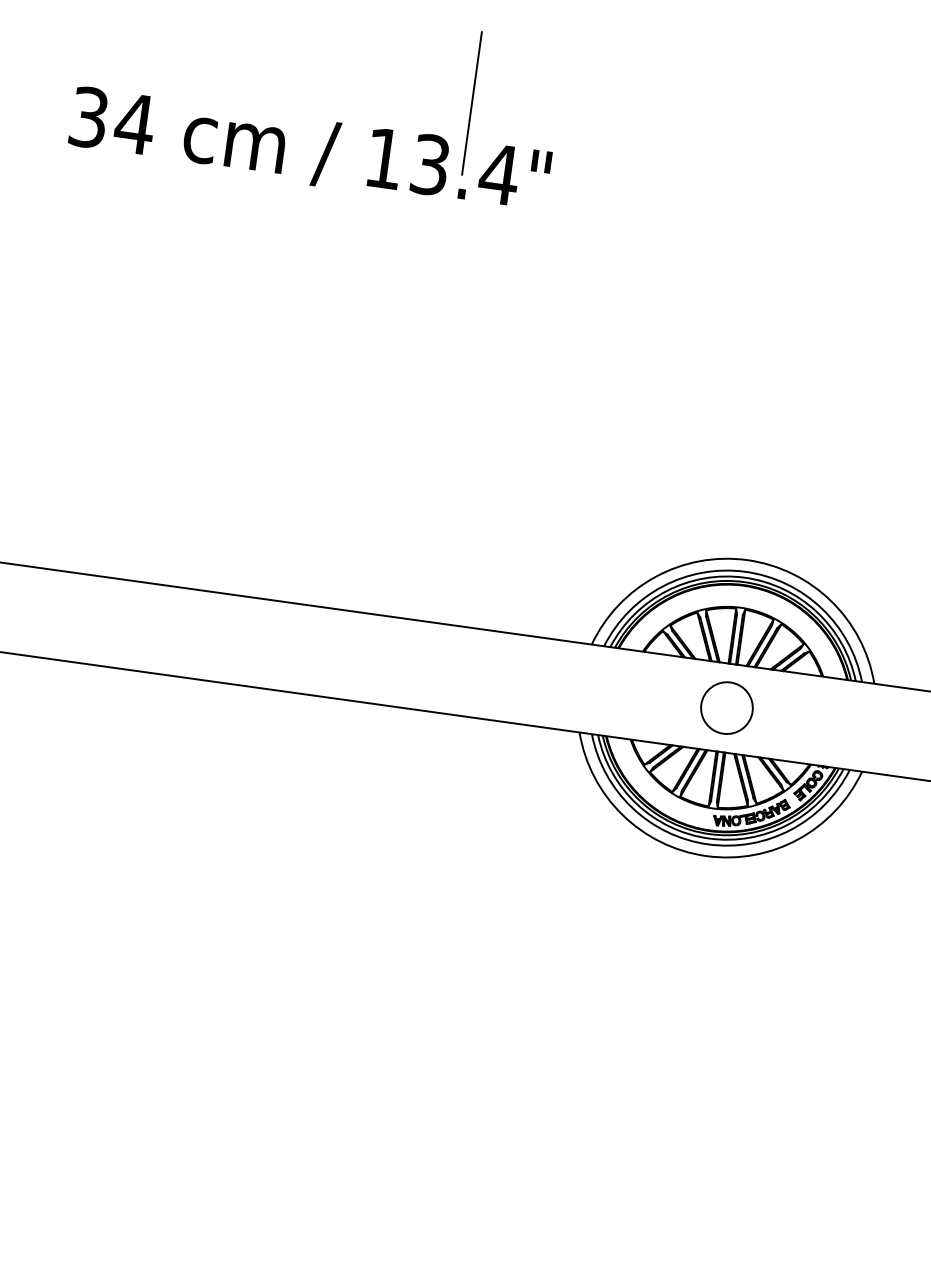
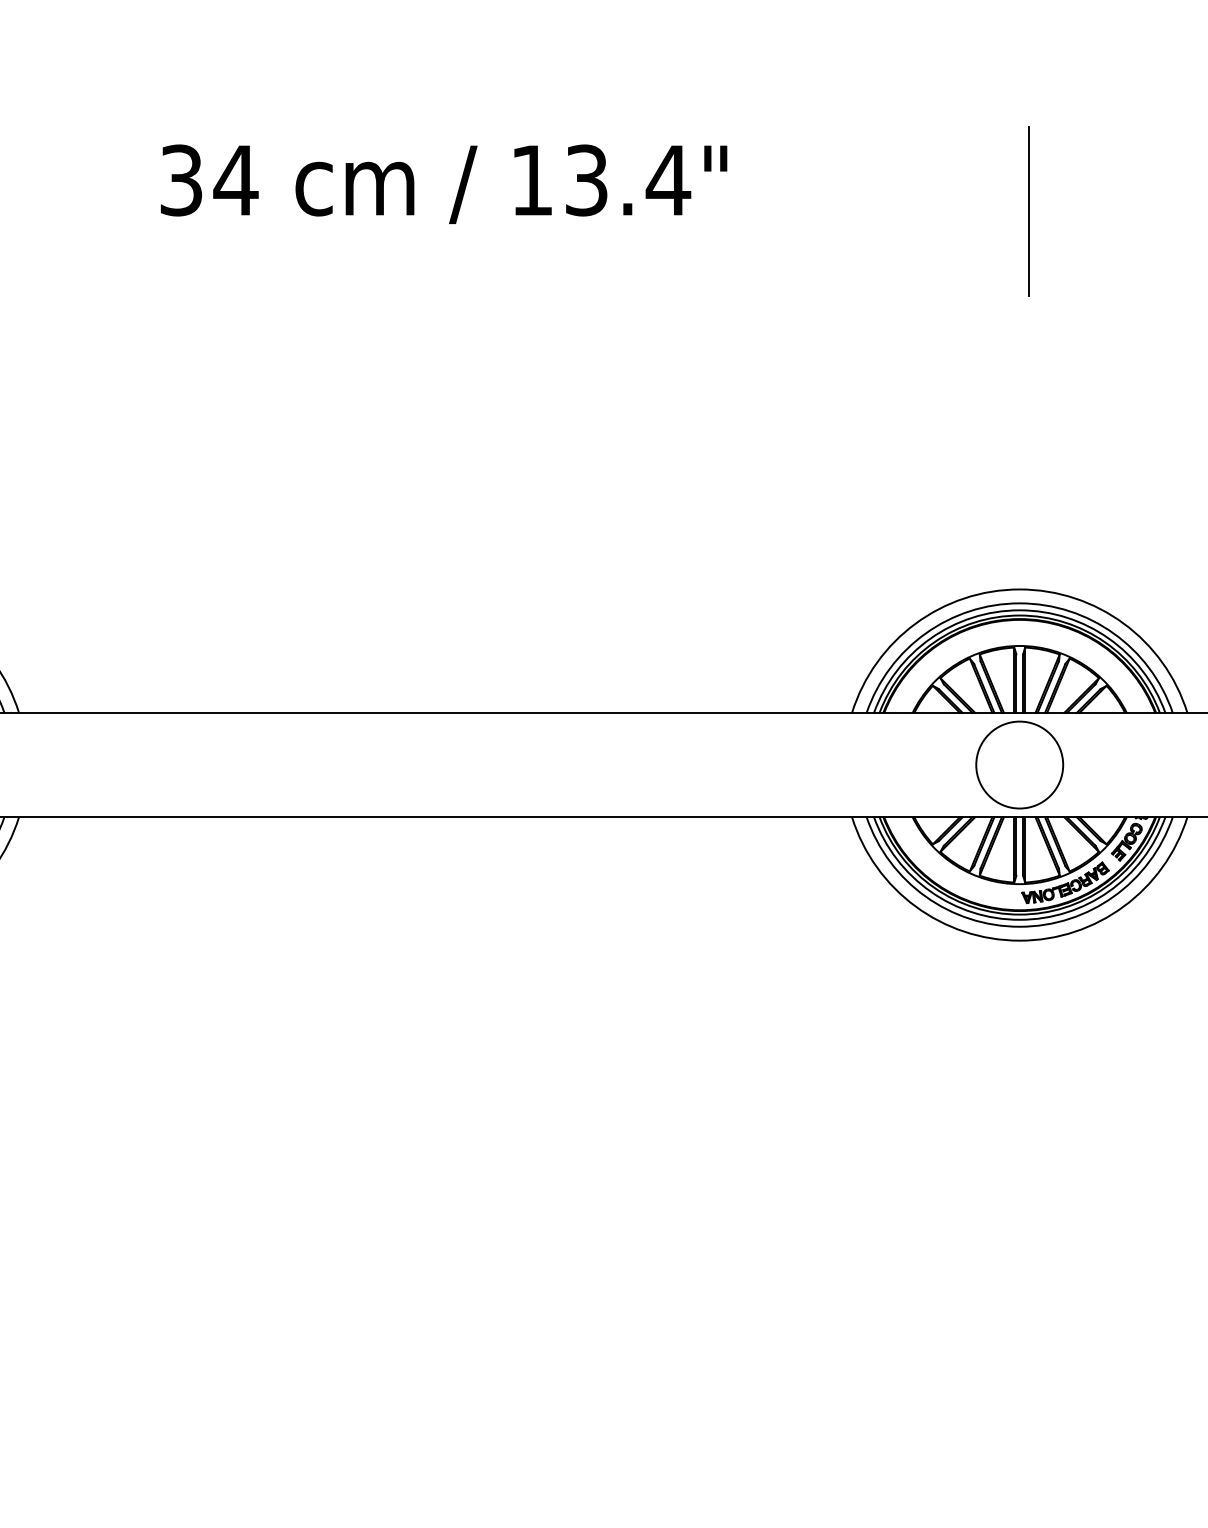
line: (471, 103) -> (1028, 211), moved
circle: (726, 707) -> (1019, 764), size x1.43

